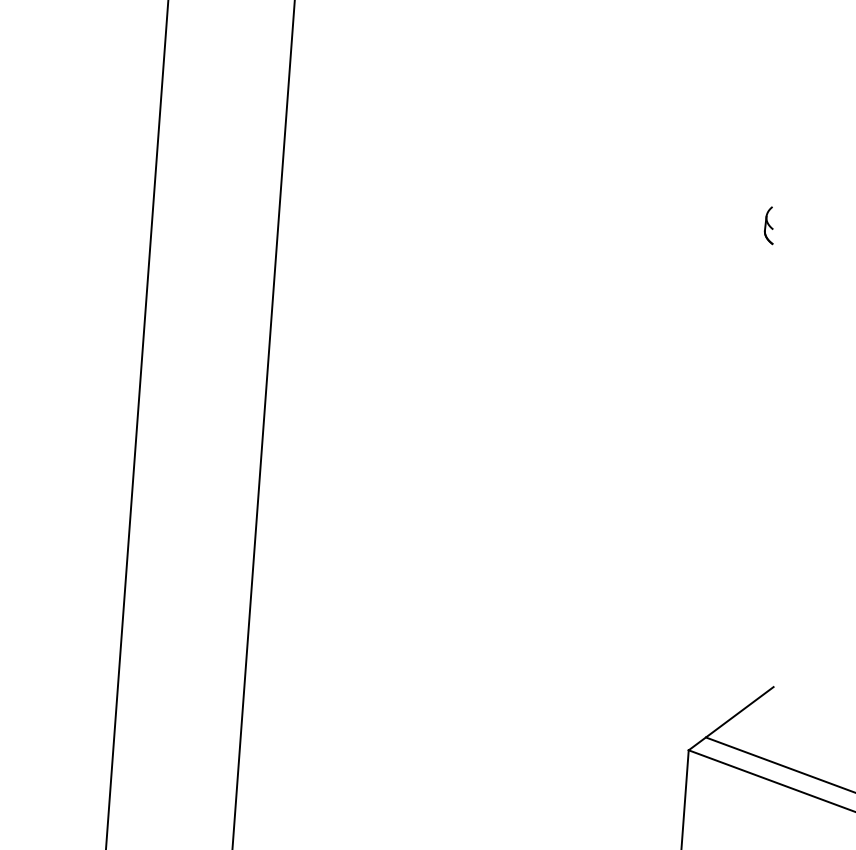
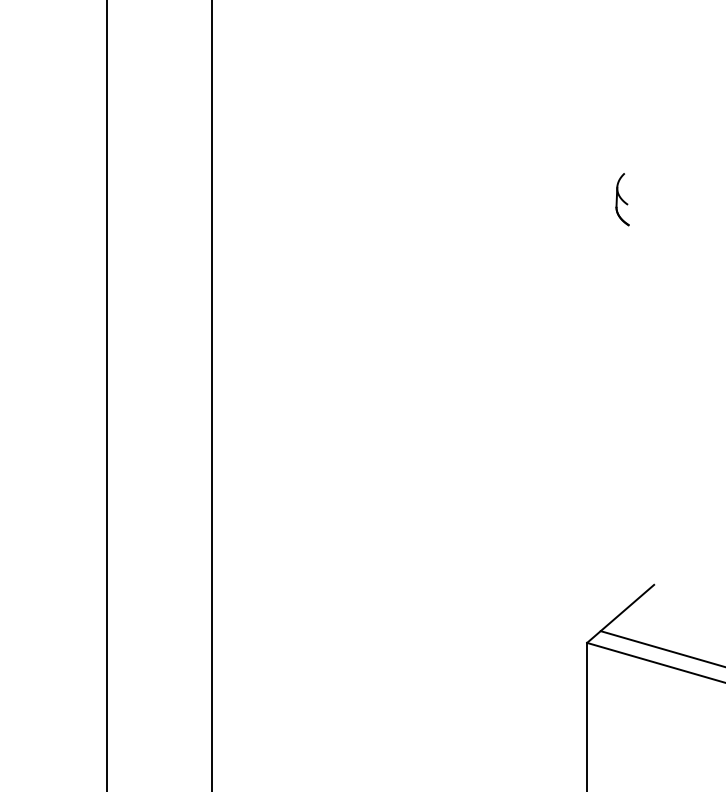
part: (769, 225) -> (622, 199), size x1.67

